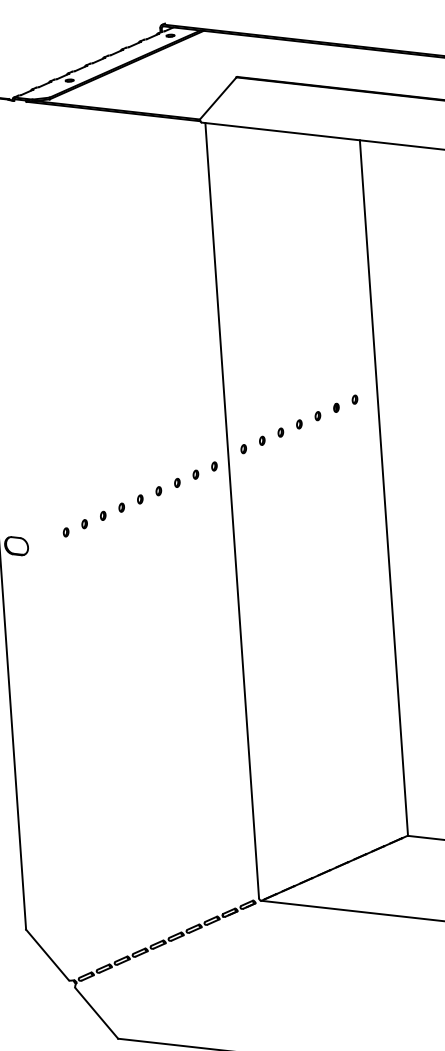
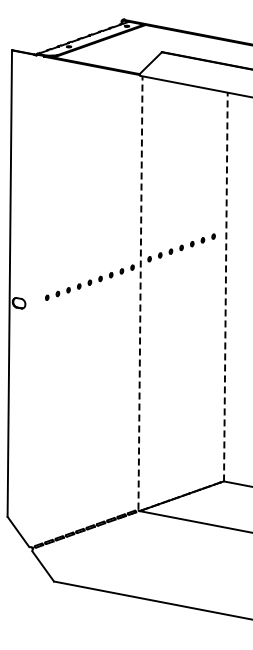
line: (383, 487) -> (225, 286), solid -> dashed
line: (232, 509) -> (140, 292), solid -> dashed

